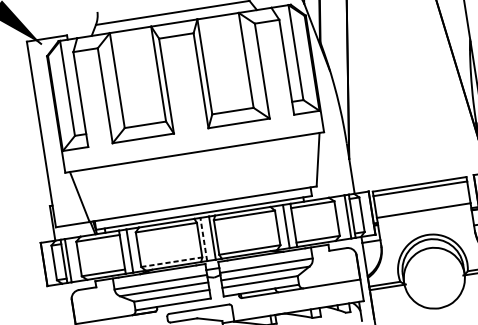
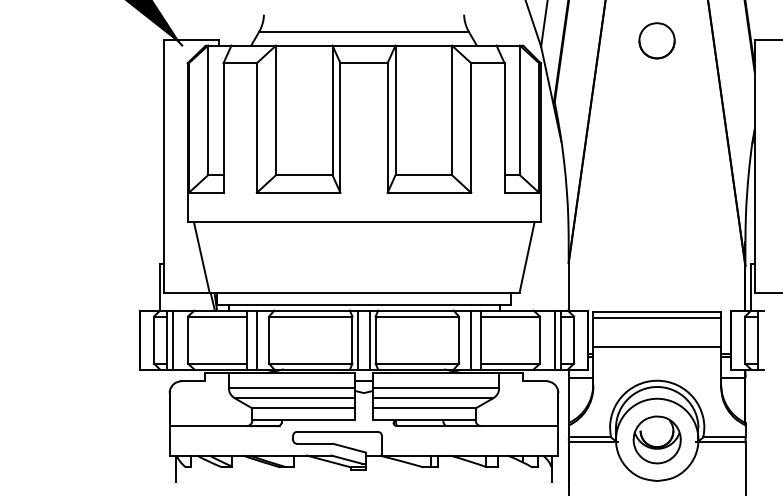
line: (203, 239) -> (358, 339), dashed -> solid
line: (171, 262) -> (310, 363), dashed -> solid
part: (433, 278) -> (656, 439), added

